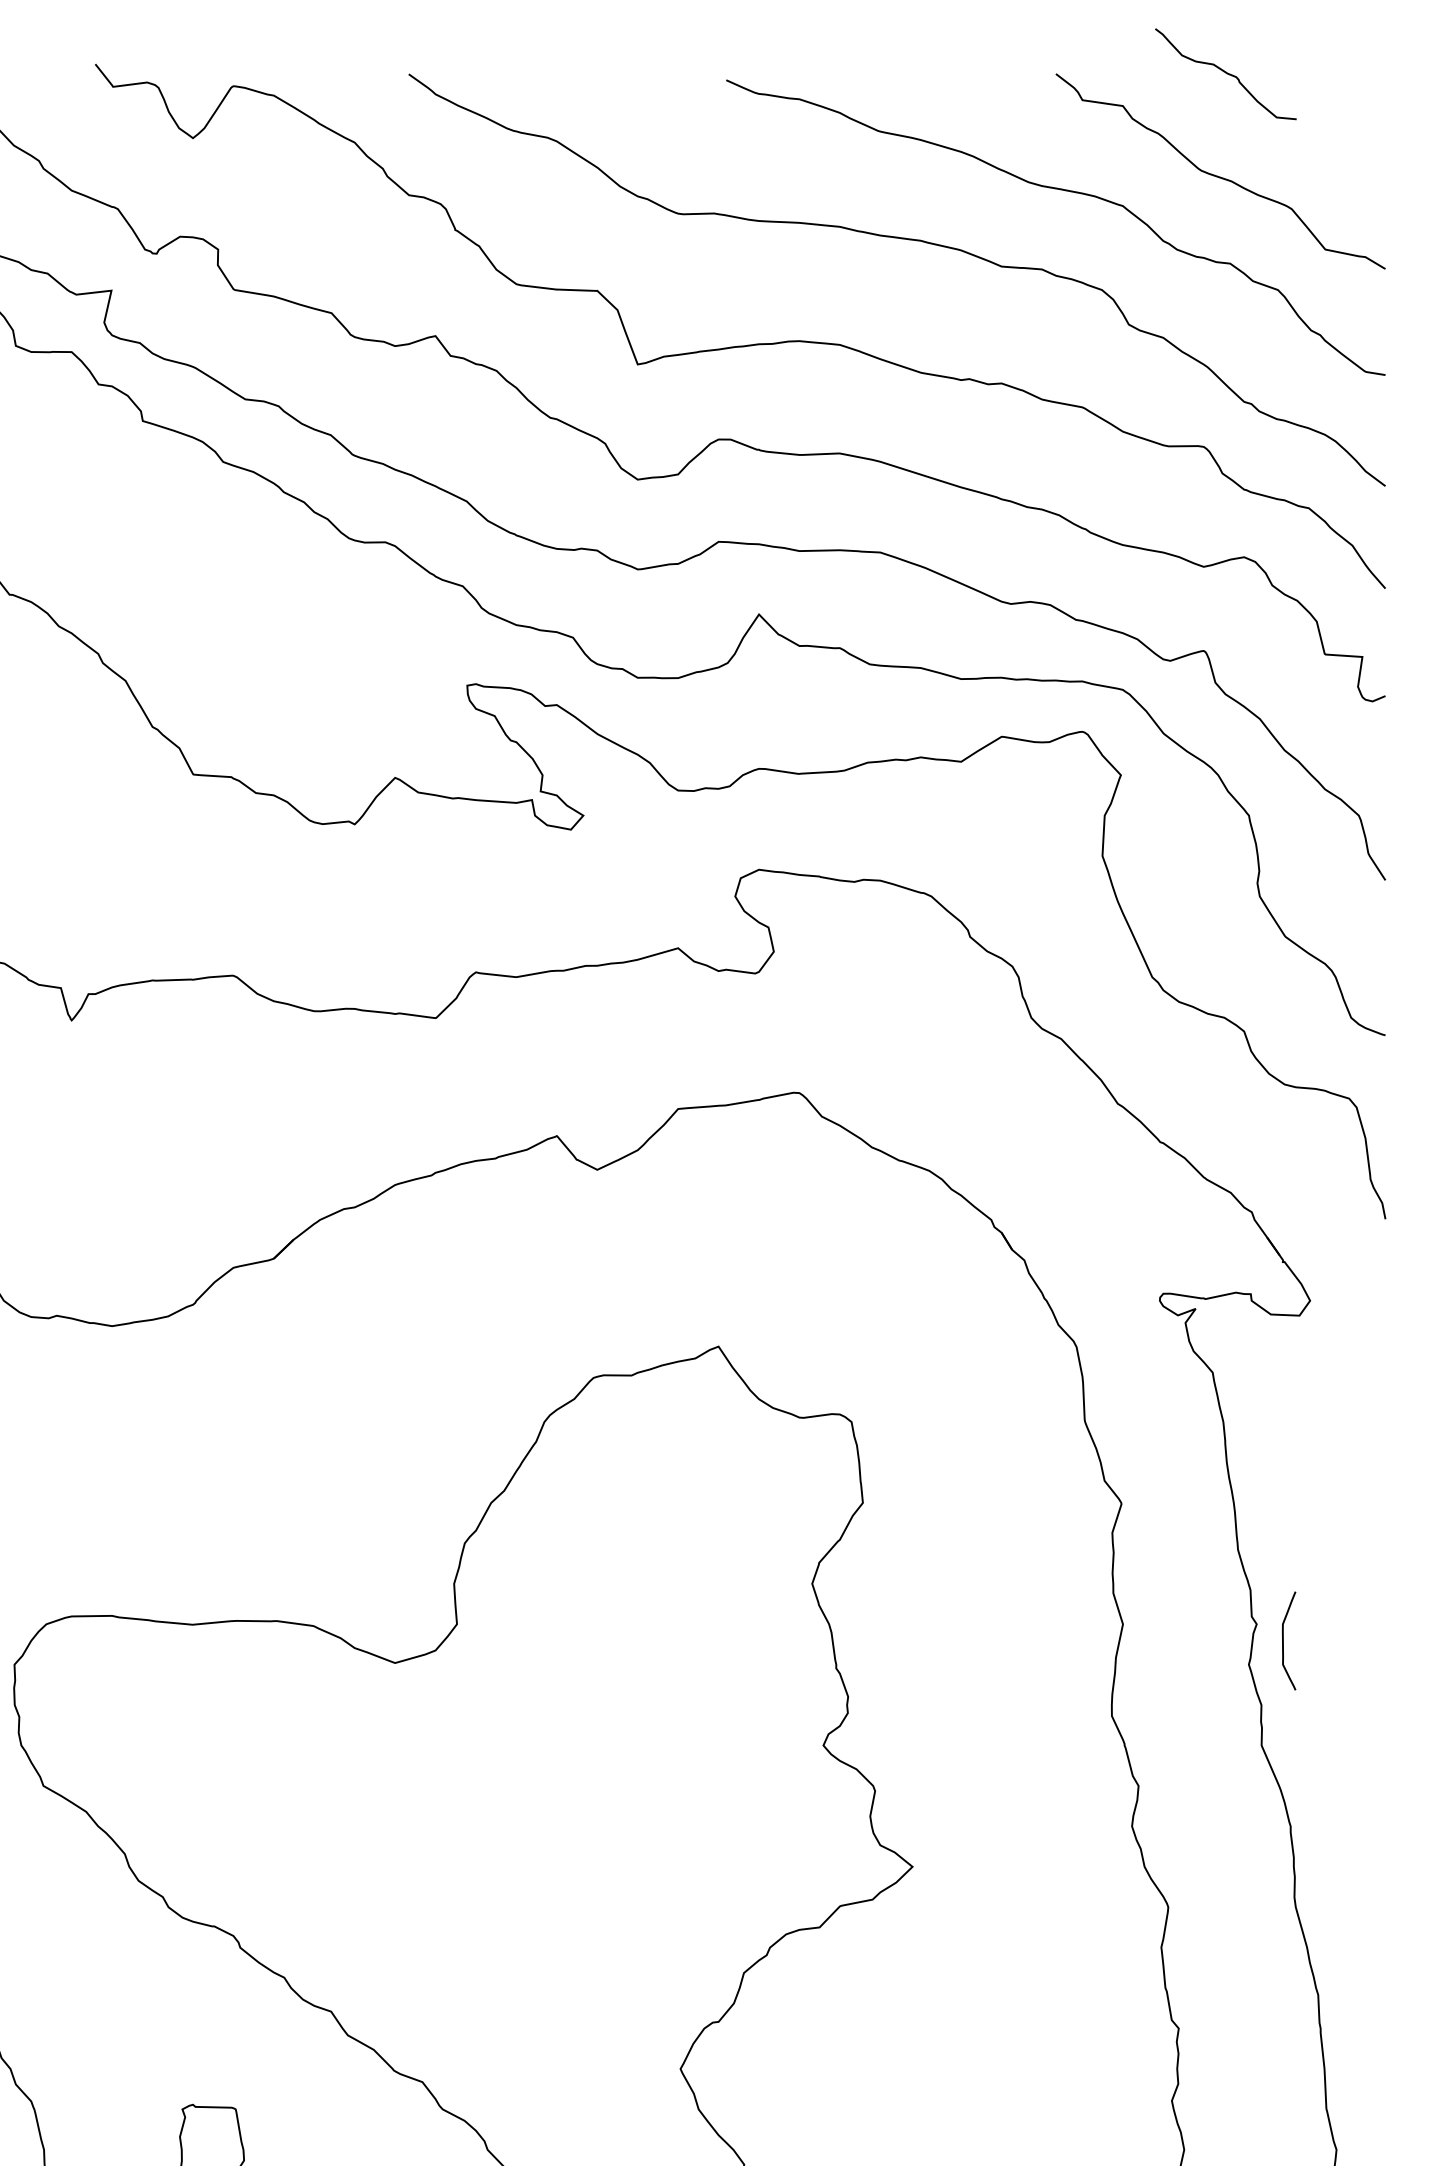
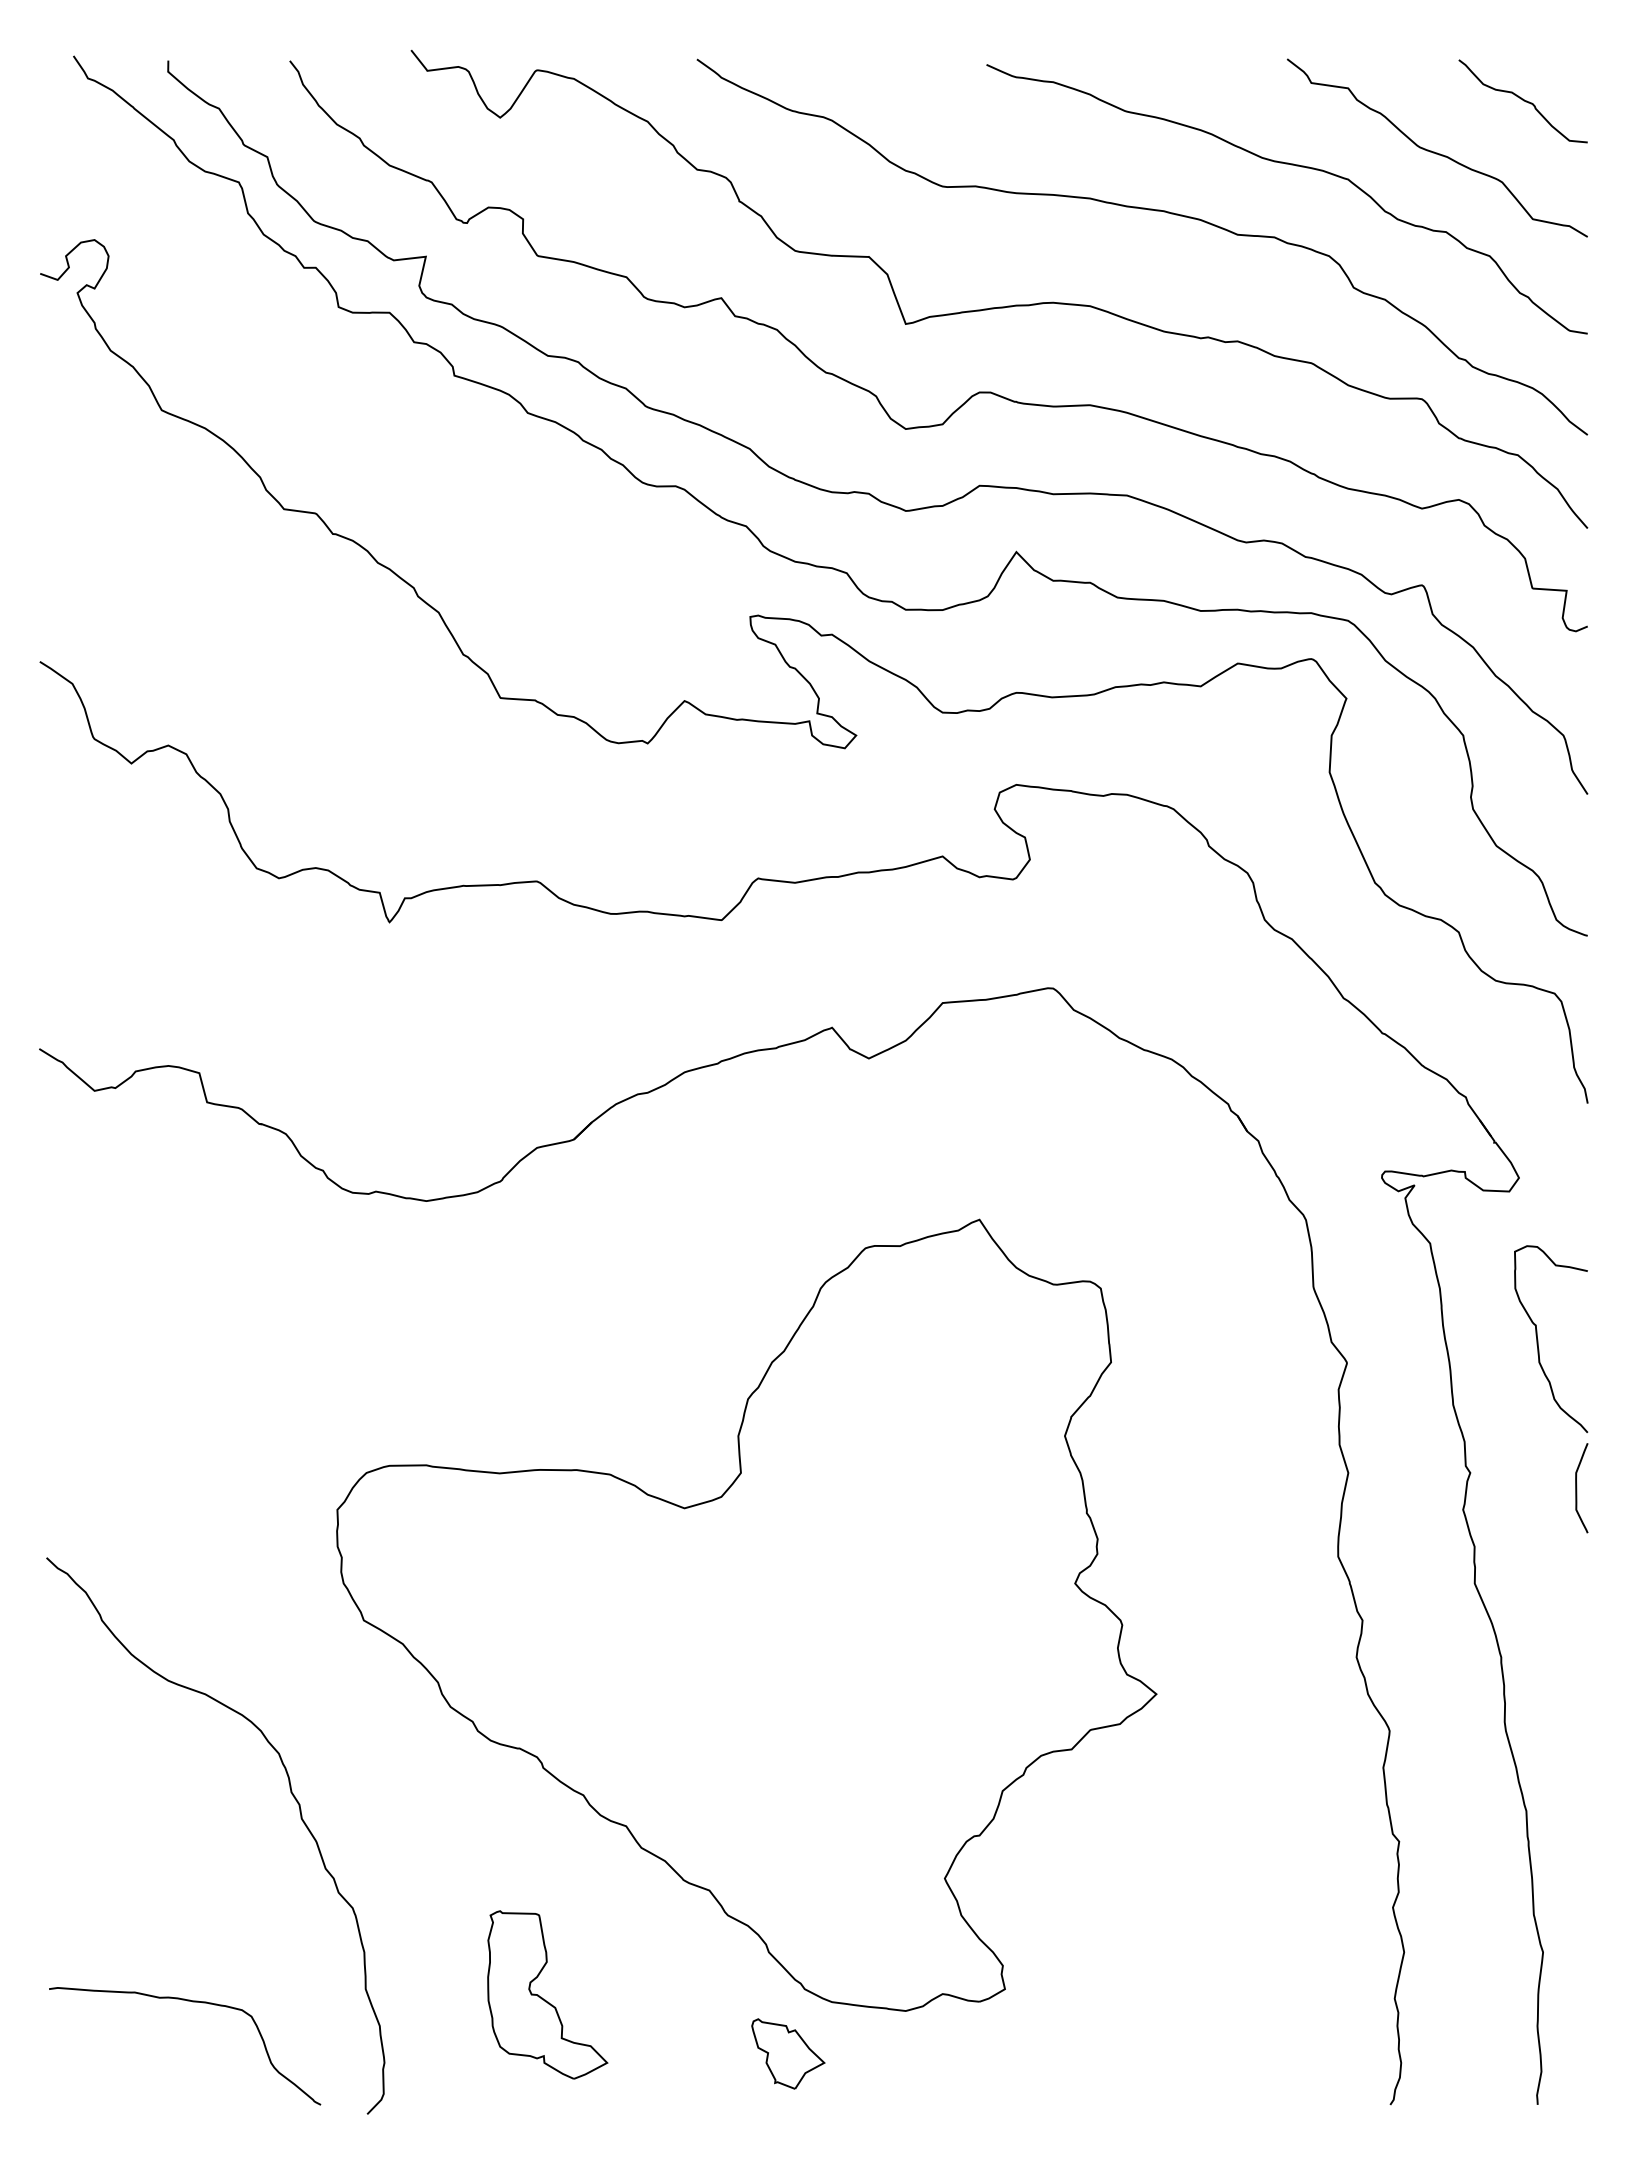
curve: (1225, 73) -> (1522, 100), moved
curve: (1331, 1477) -> (1538, 1339), added
curve: (1284, 1641) -> (1577, 1488), moved

